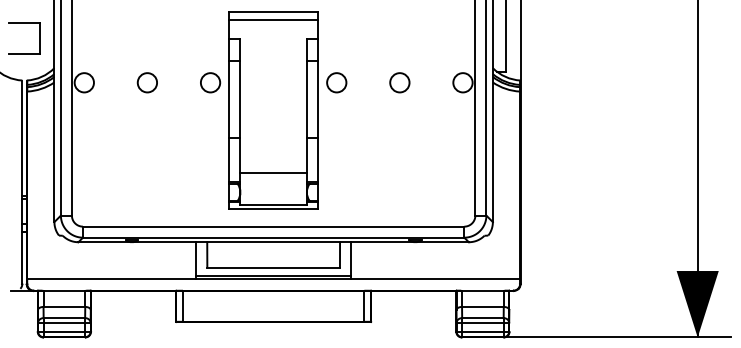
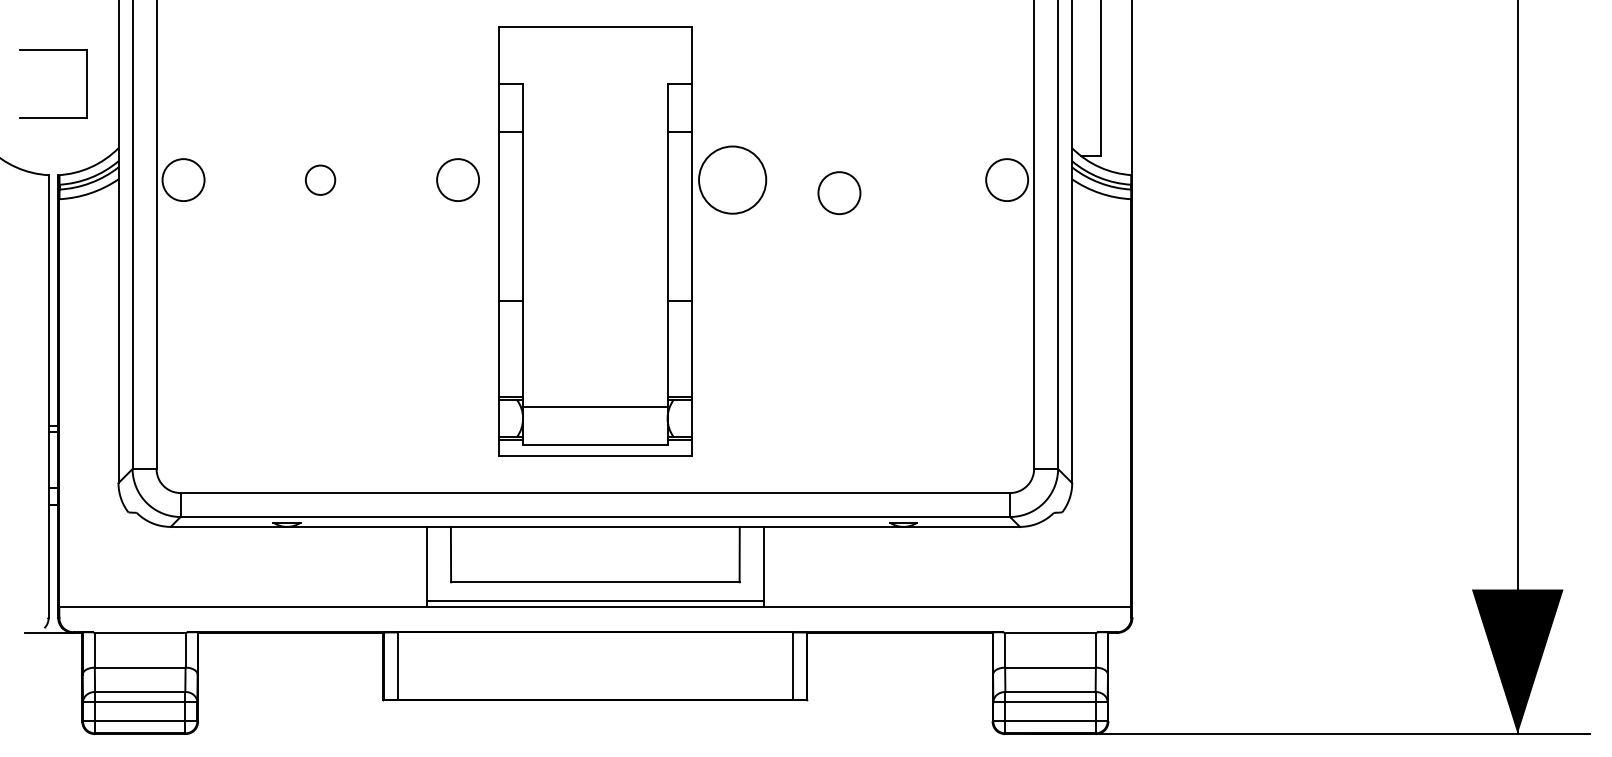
line: (273, 19) -> (595, 42), removed
circle: (146, 82) -> (318, 179), size x0.7
circle: (336, 82) -> (732, 179), size x1.6
circle: (399, 82) -> (838, 192), moved
line: (273, 173) -> (595, 407), moved

